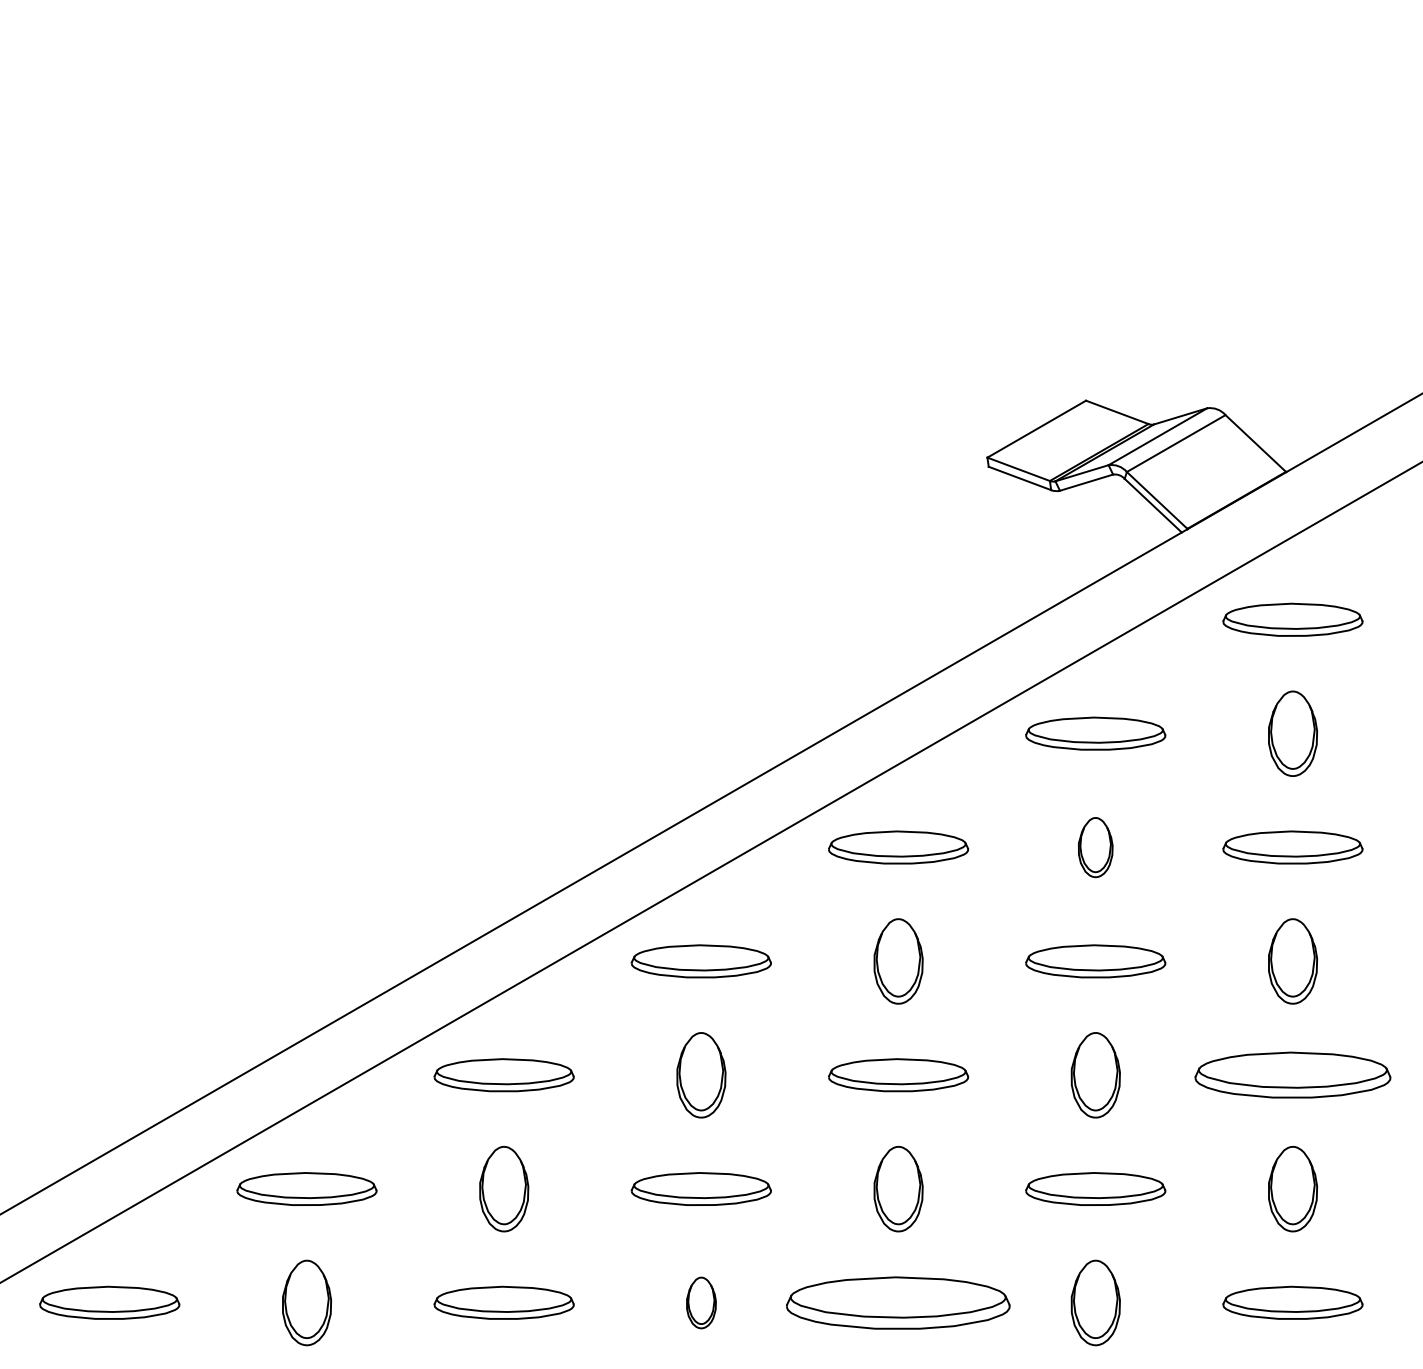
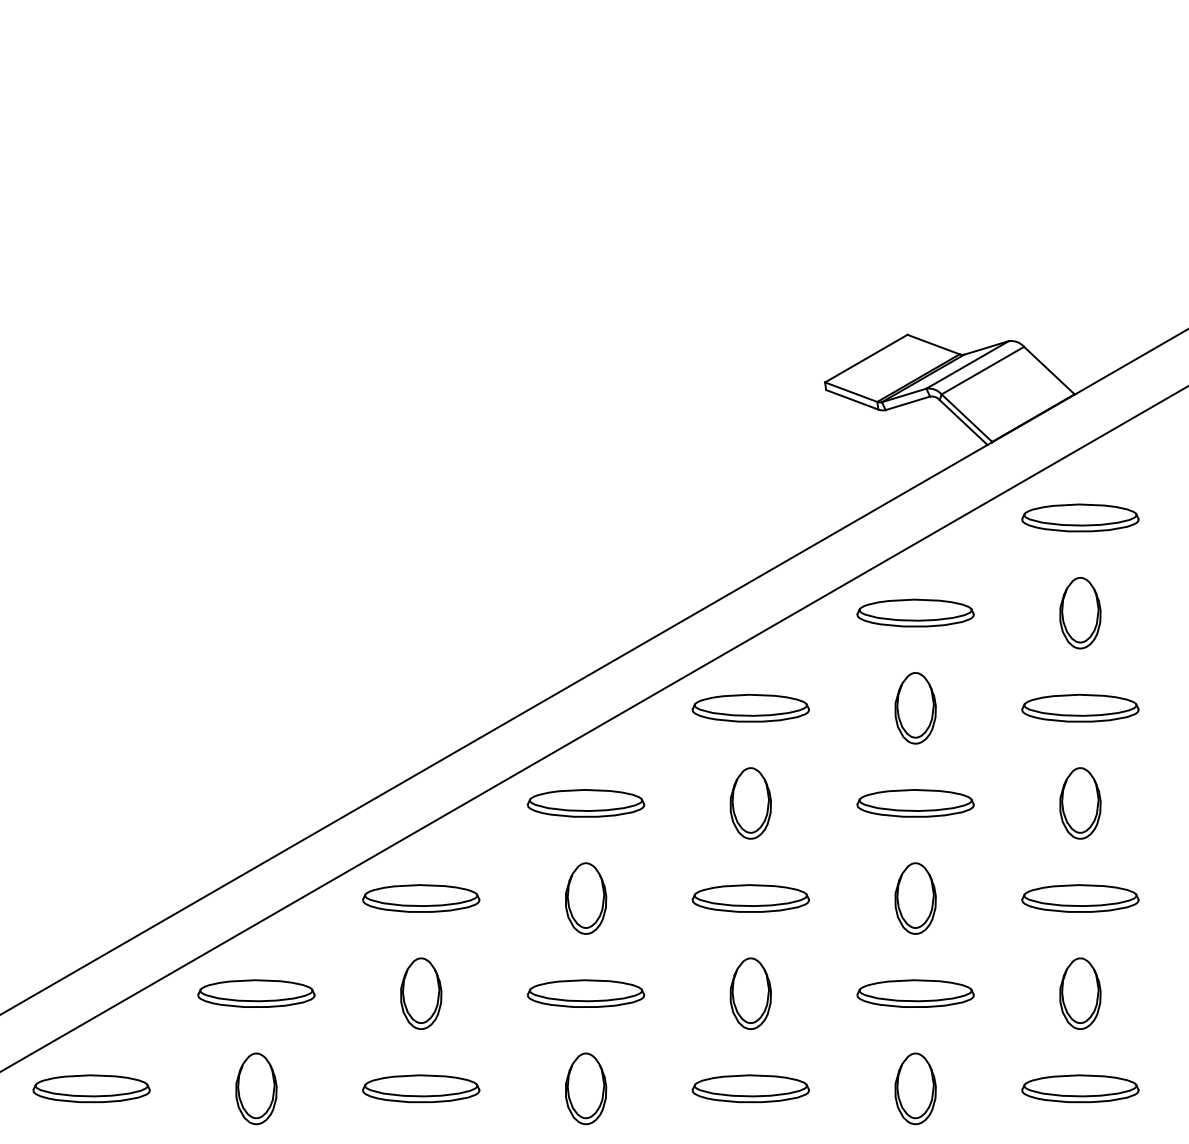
part: (1095, 847) -> (915, 708), size x1.43
part: (1292, 1075) -> (1080, 898), size x0.71
part: (701, 1302) -> (586, 1088), size x1.67
part: (898, 1302) -> (750, 1088), size x0.62

